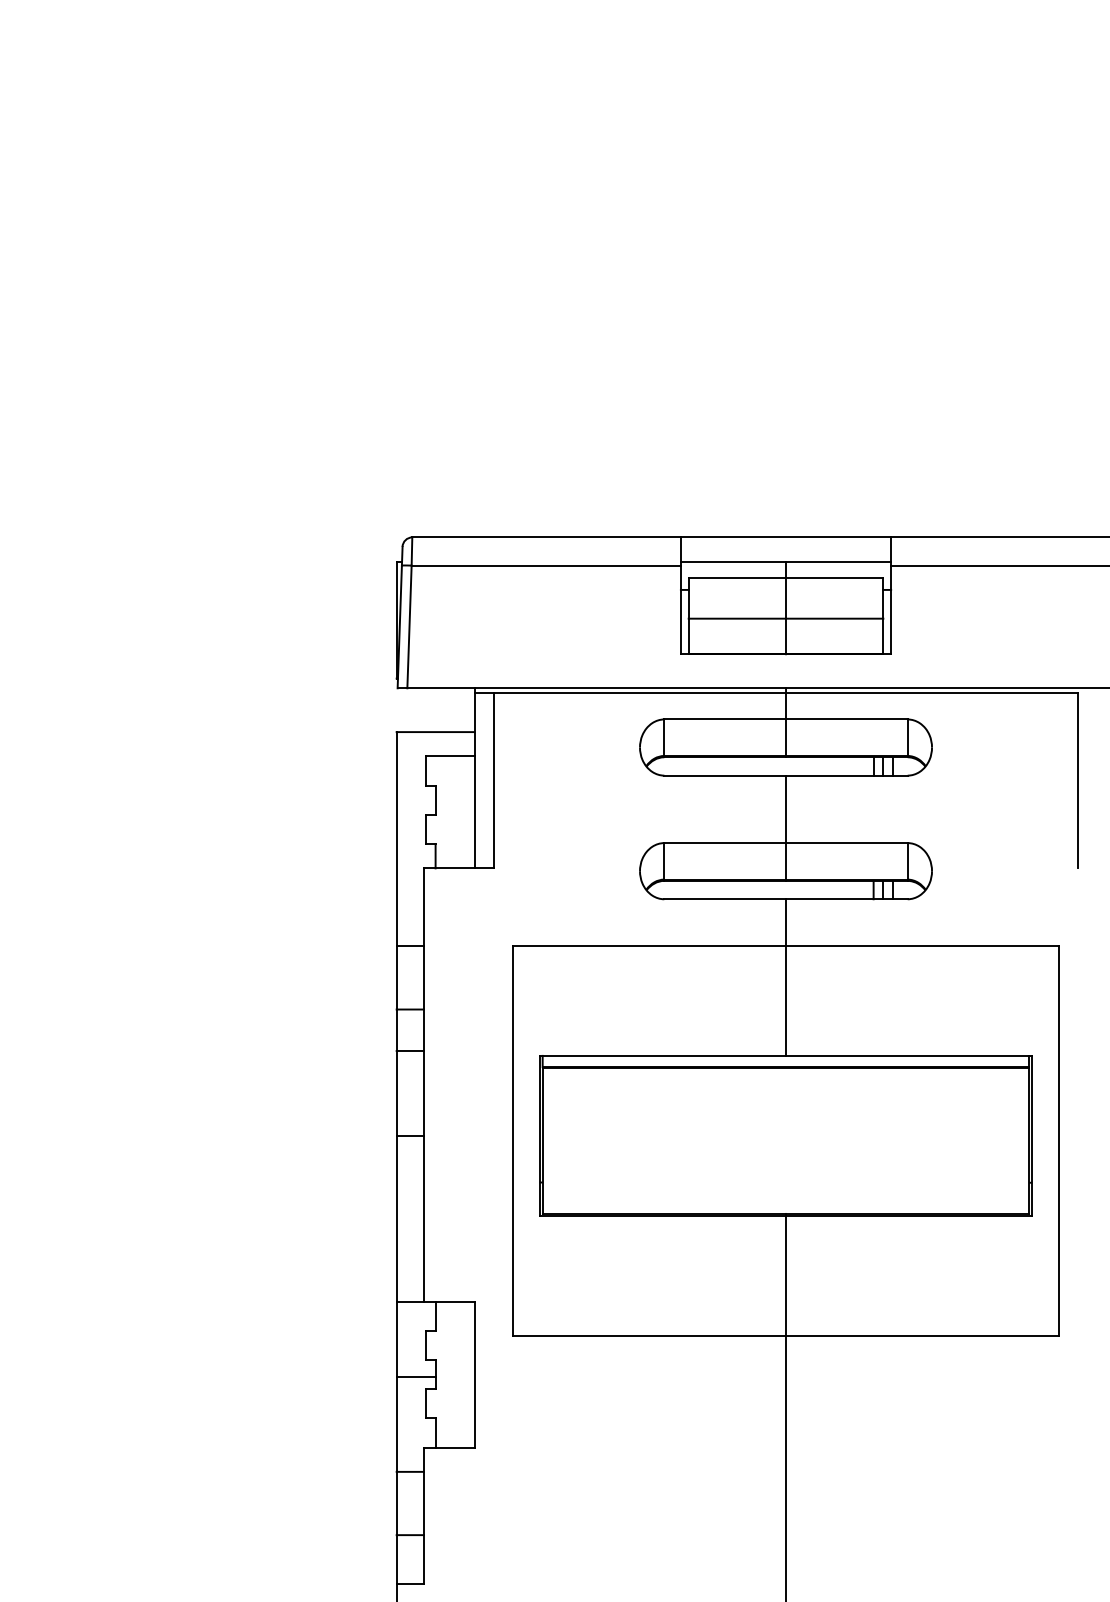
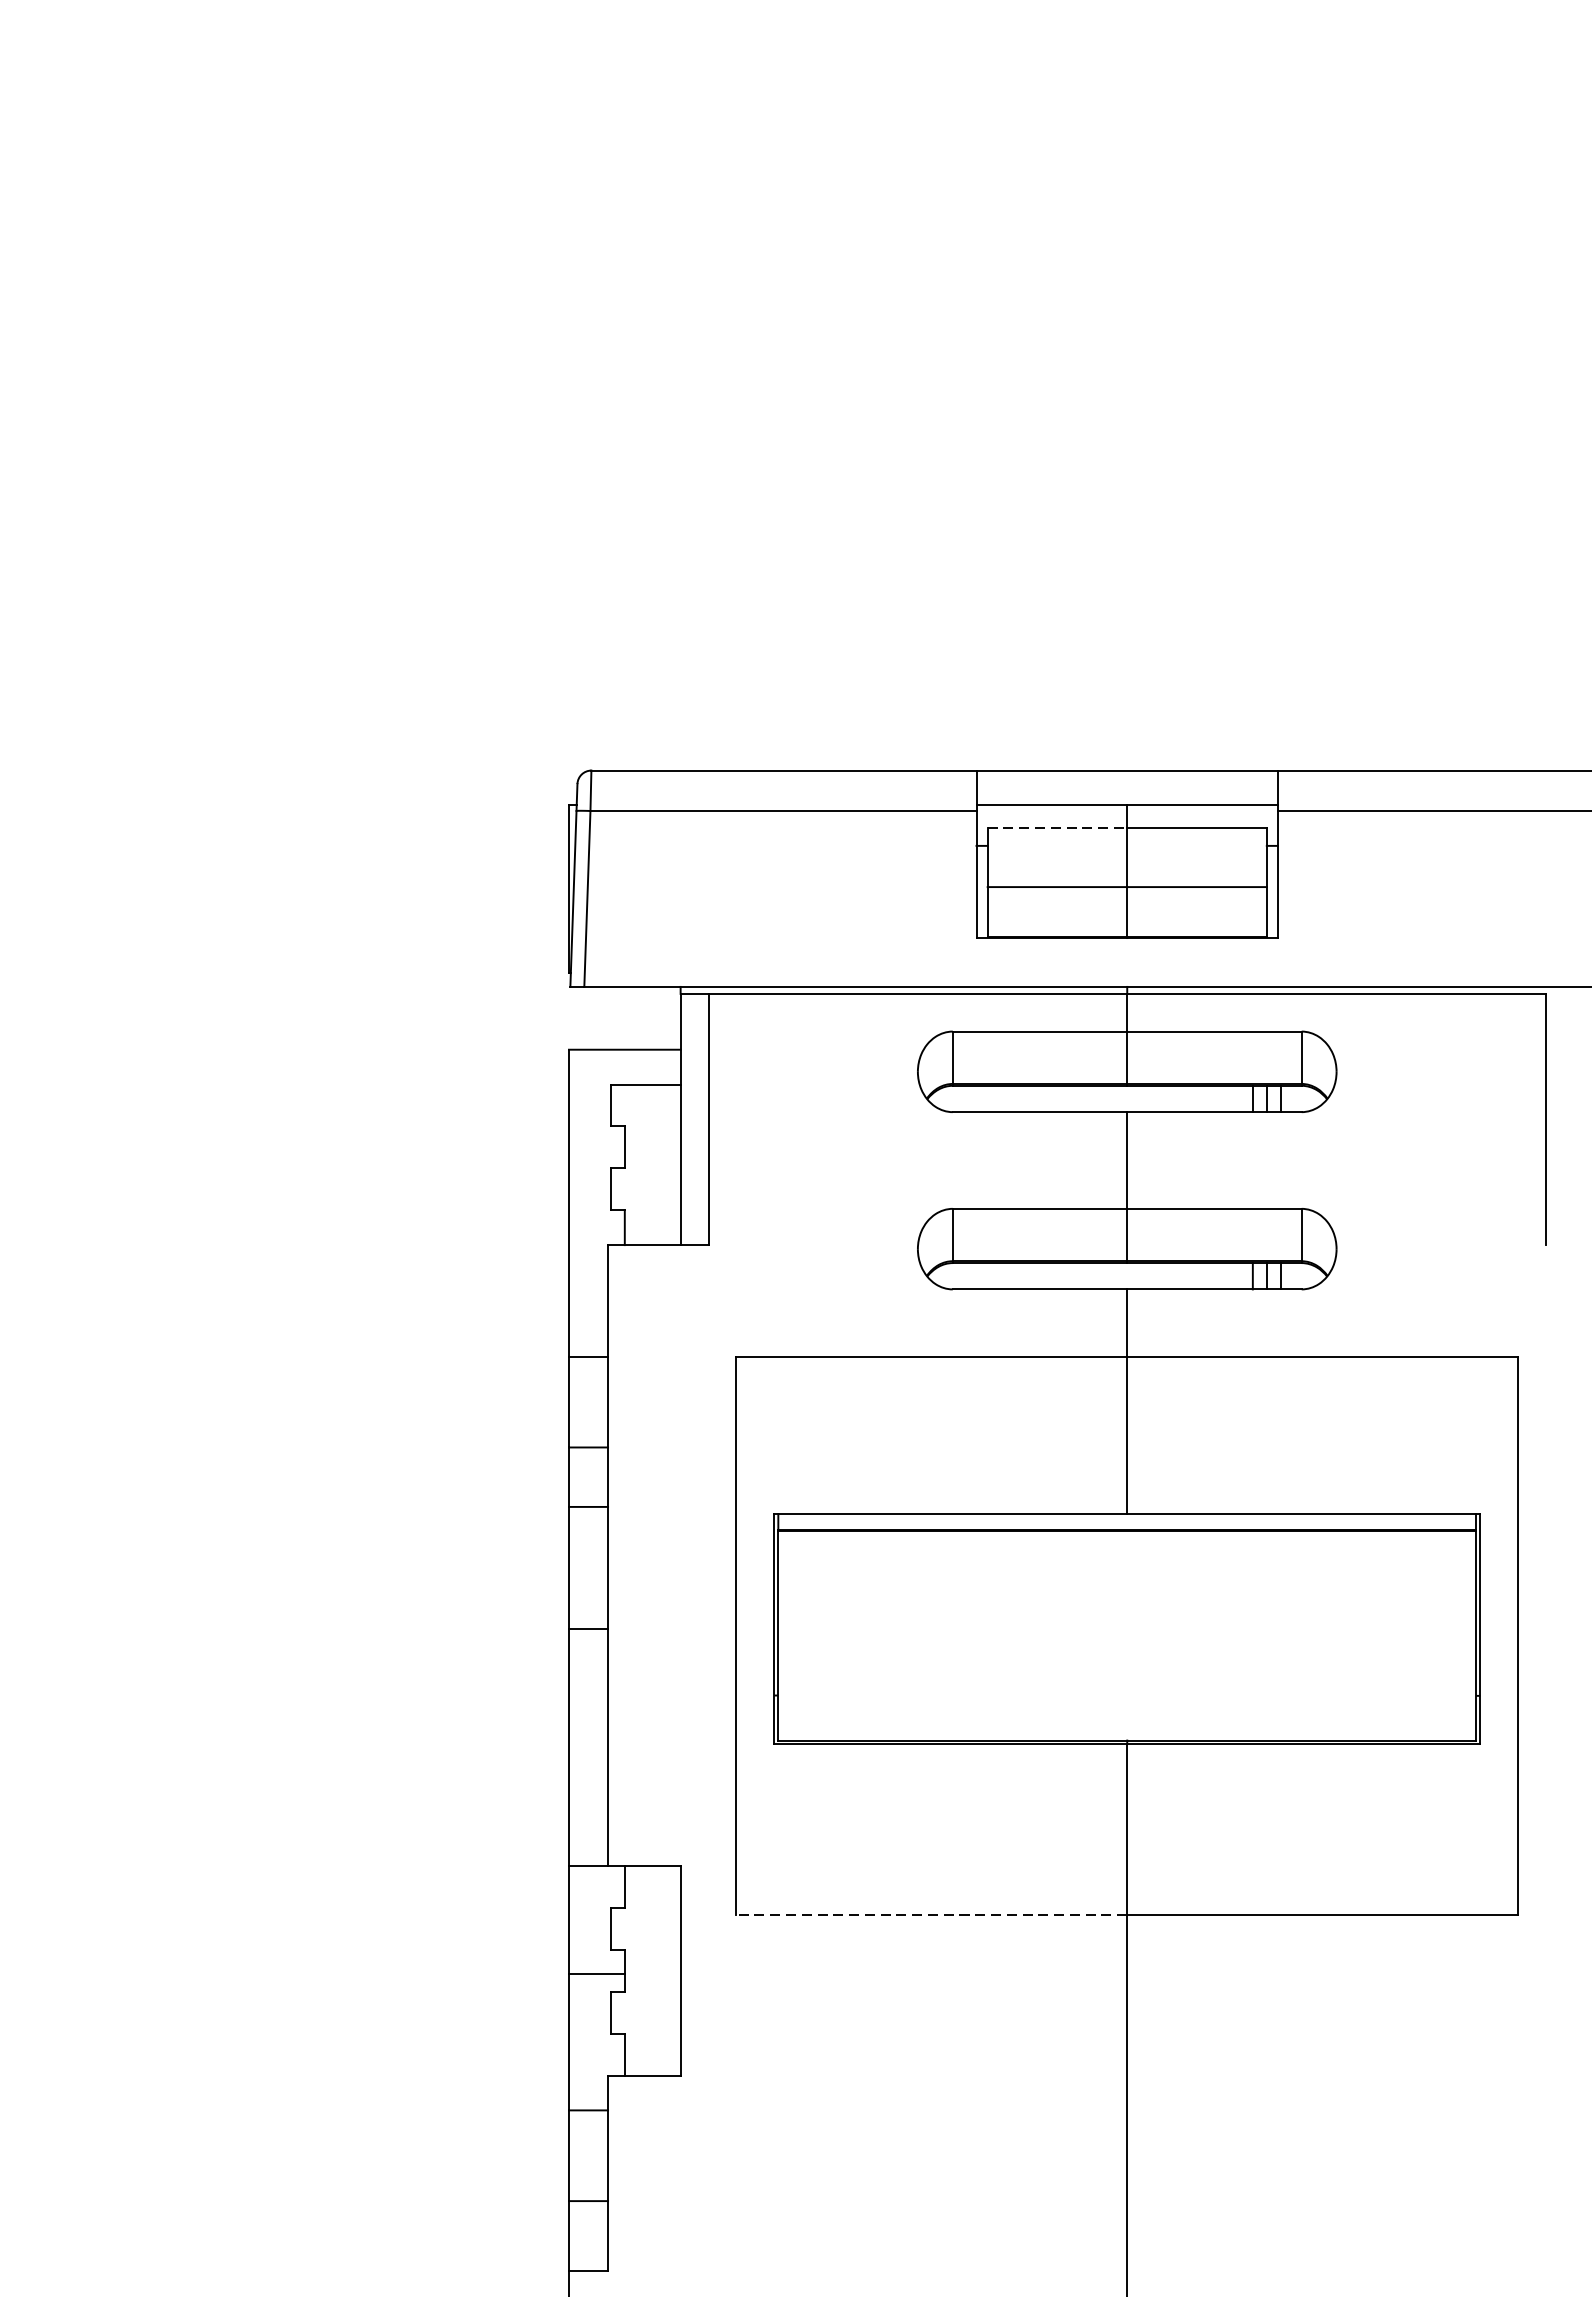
line: (737, 577) -> (1057, 828), solid -> dashed
line: (649, 1335) -> (931, 1914), solid -> dashed

